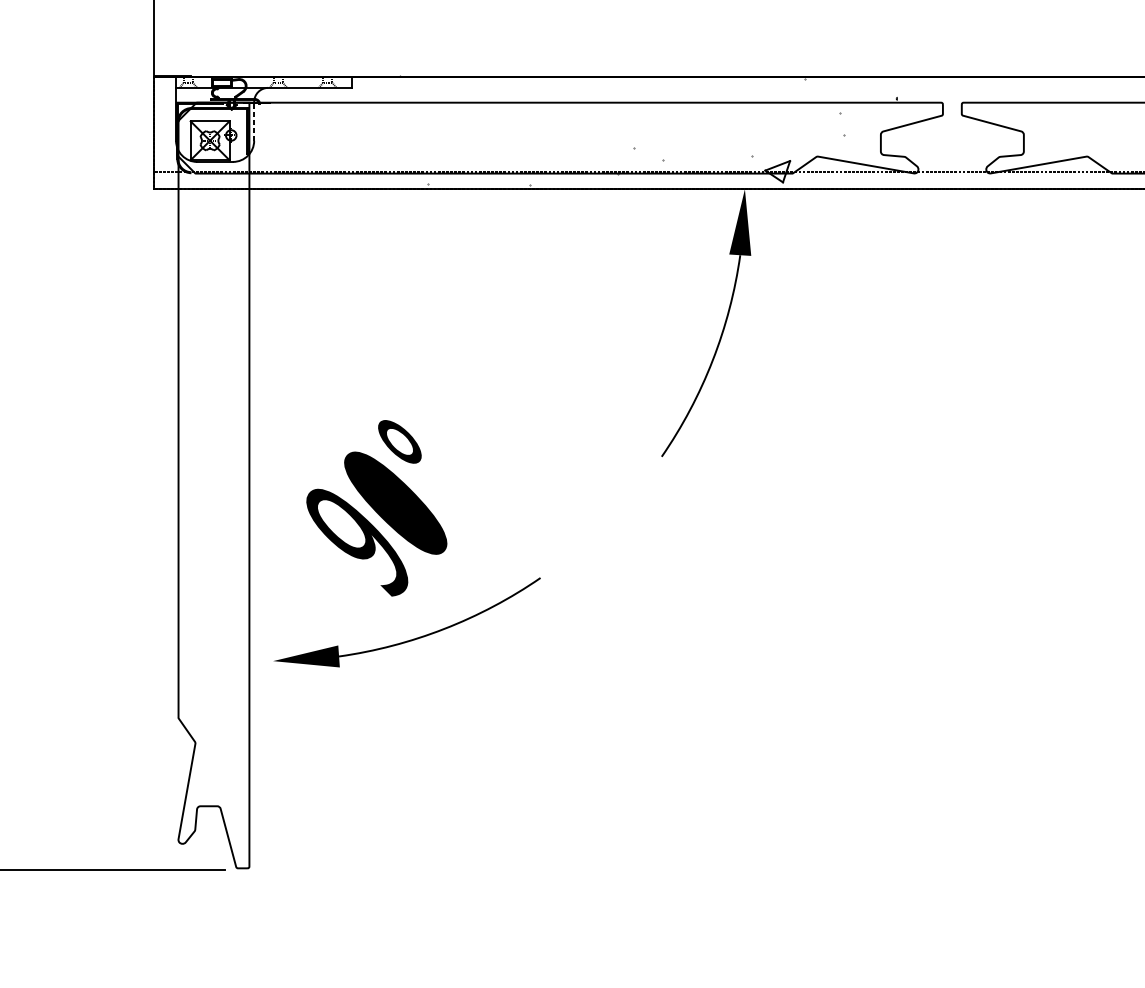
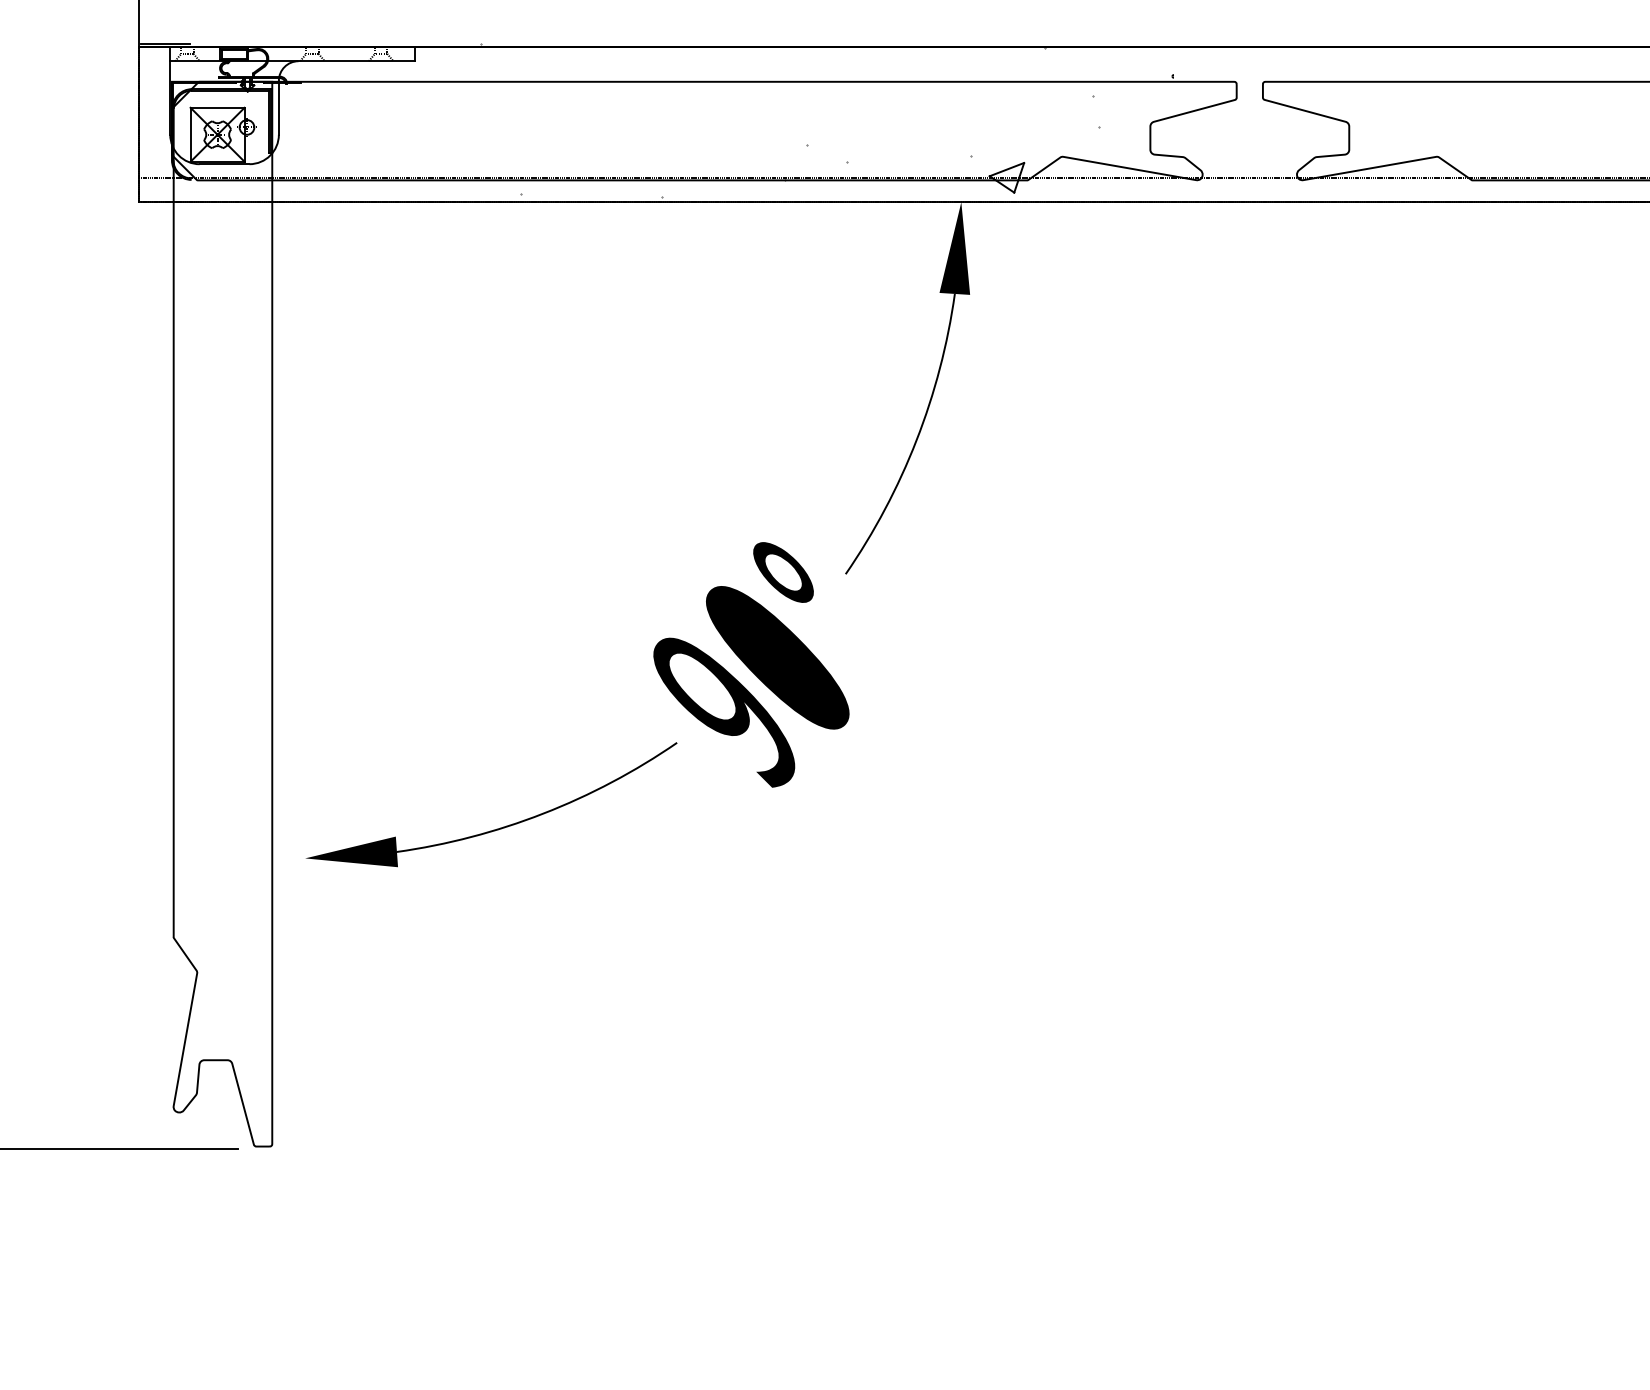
line: (253, 121) -> (278, 107), dashed -> solid
text: (376, 508) -> (751, 664), moved

